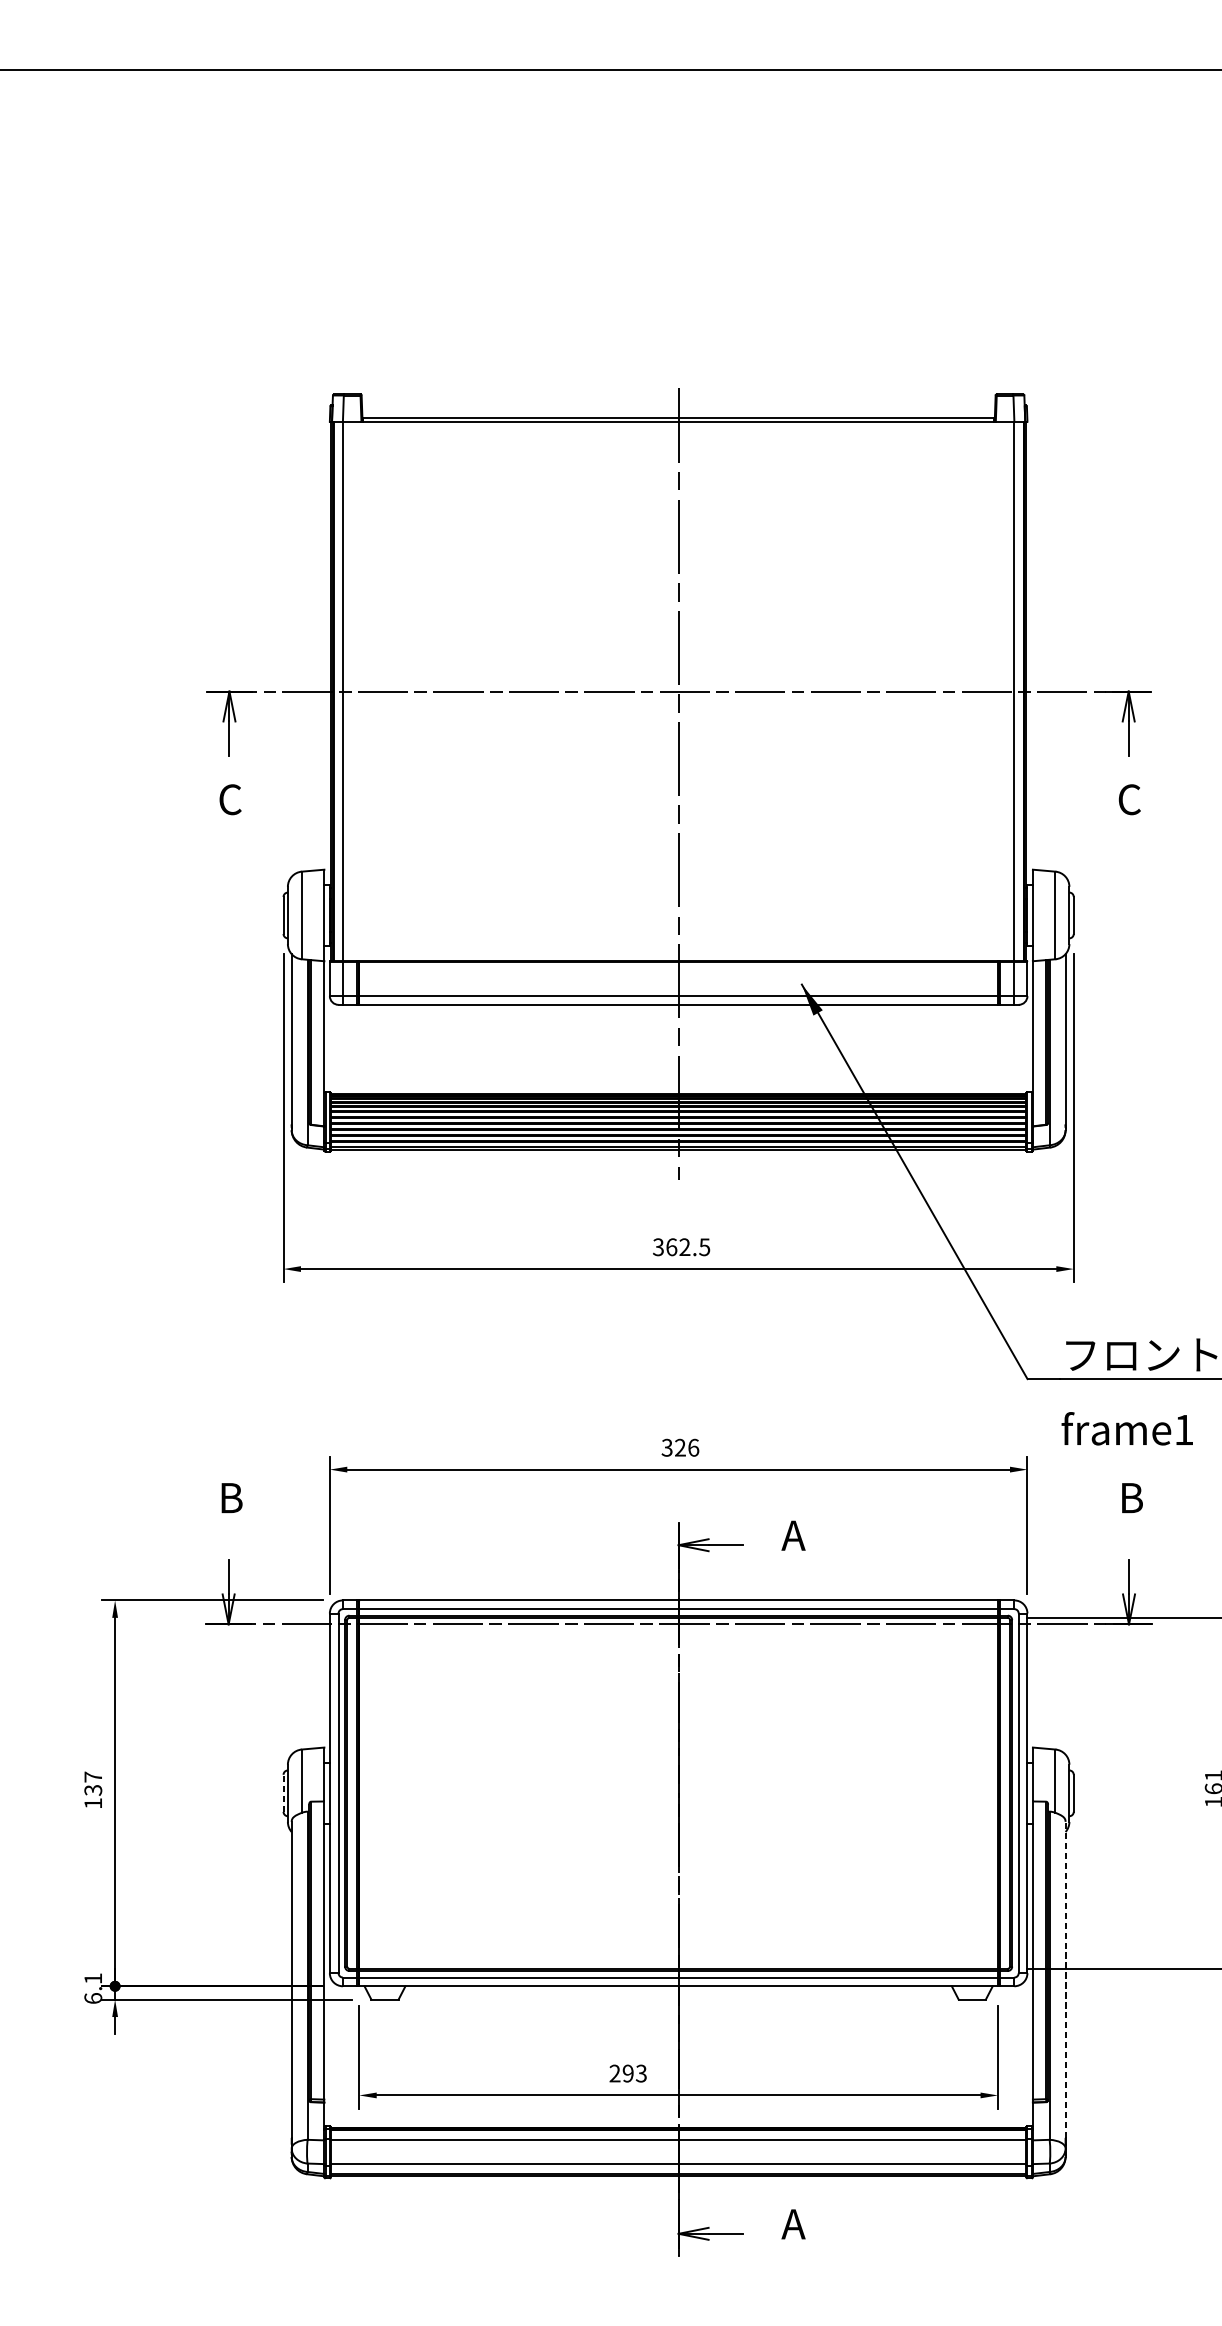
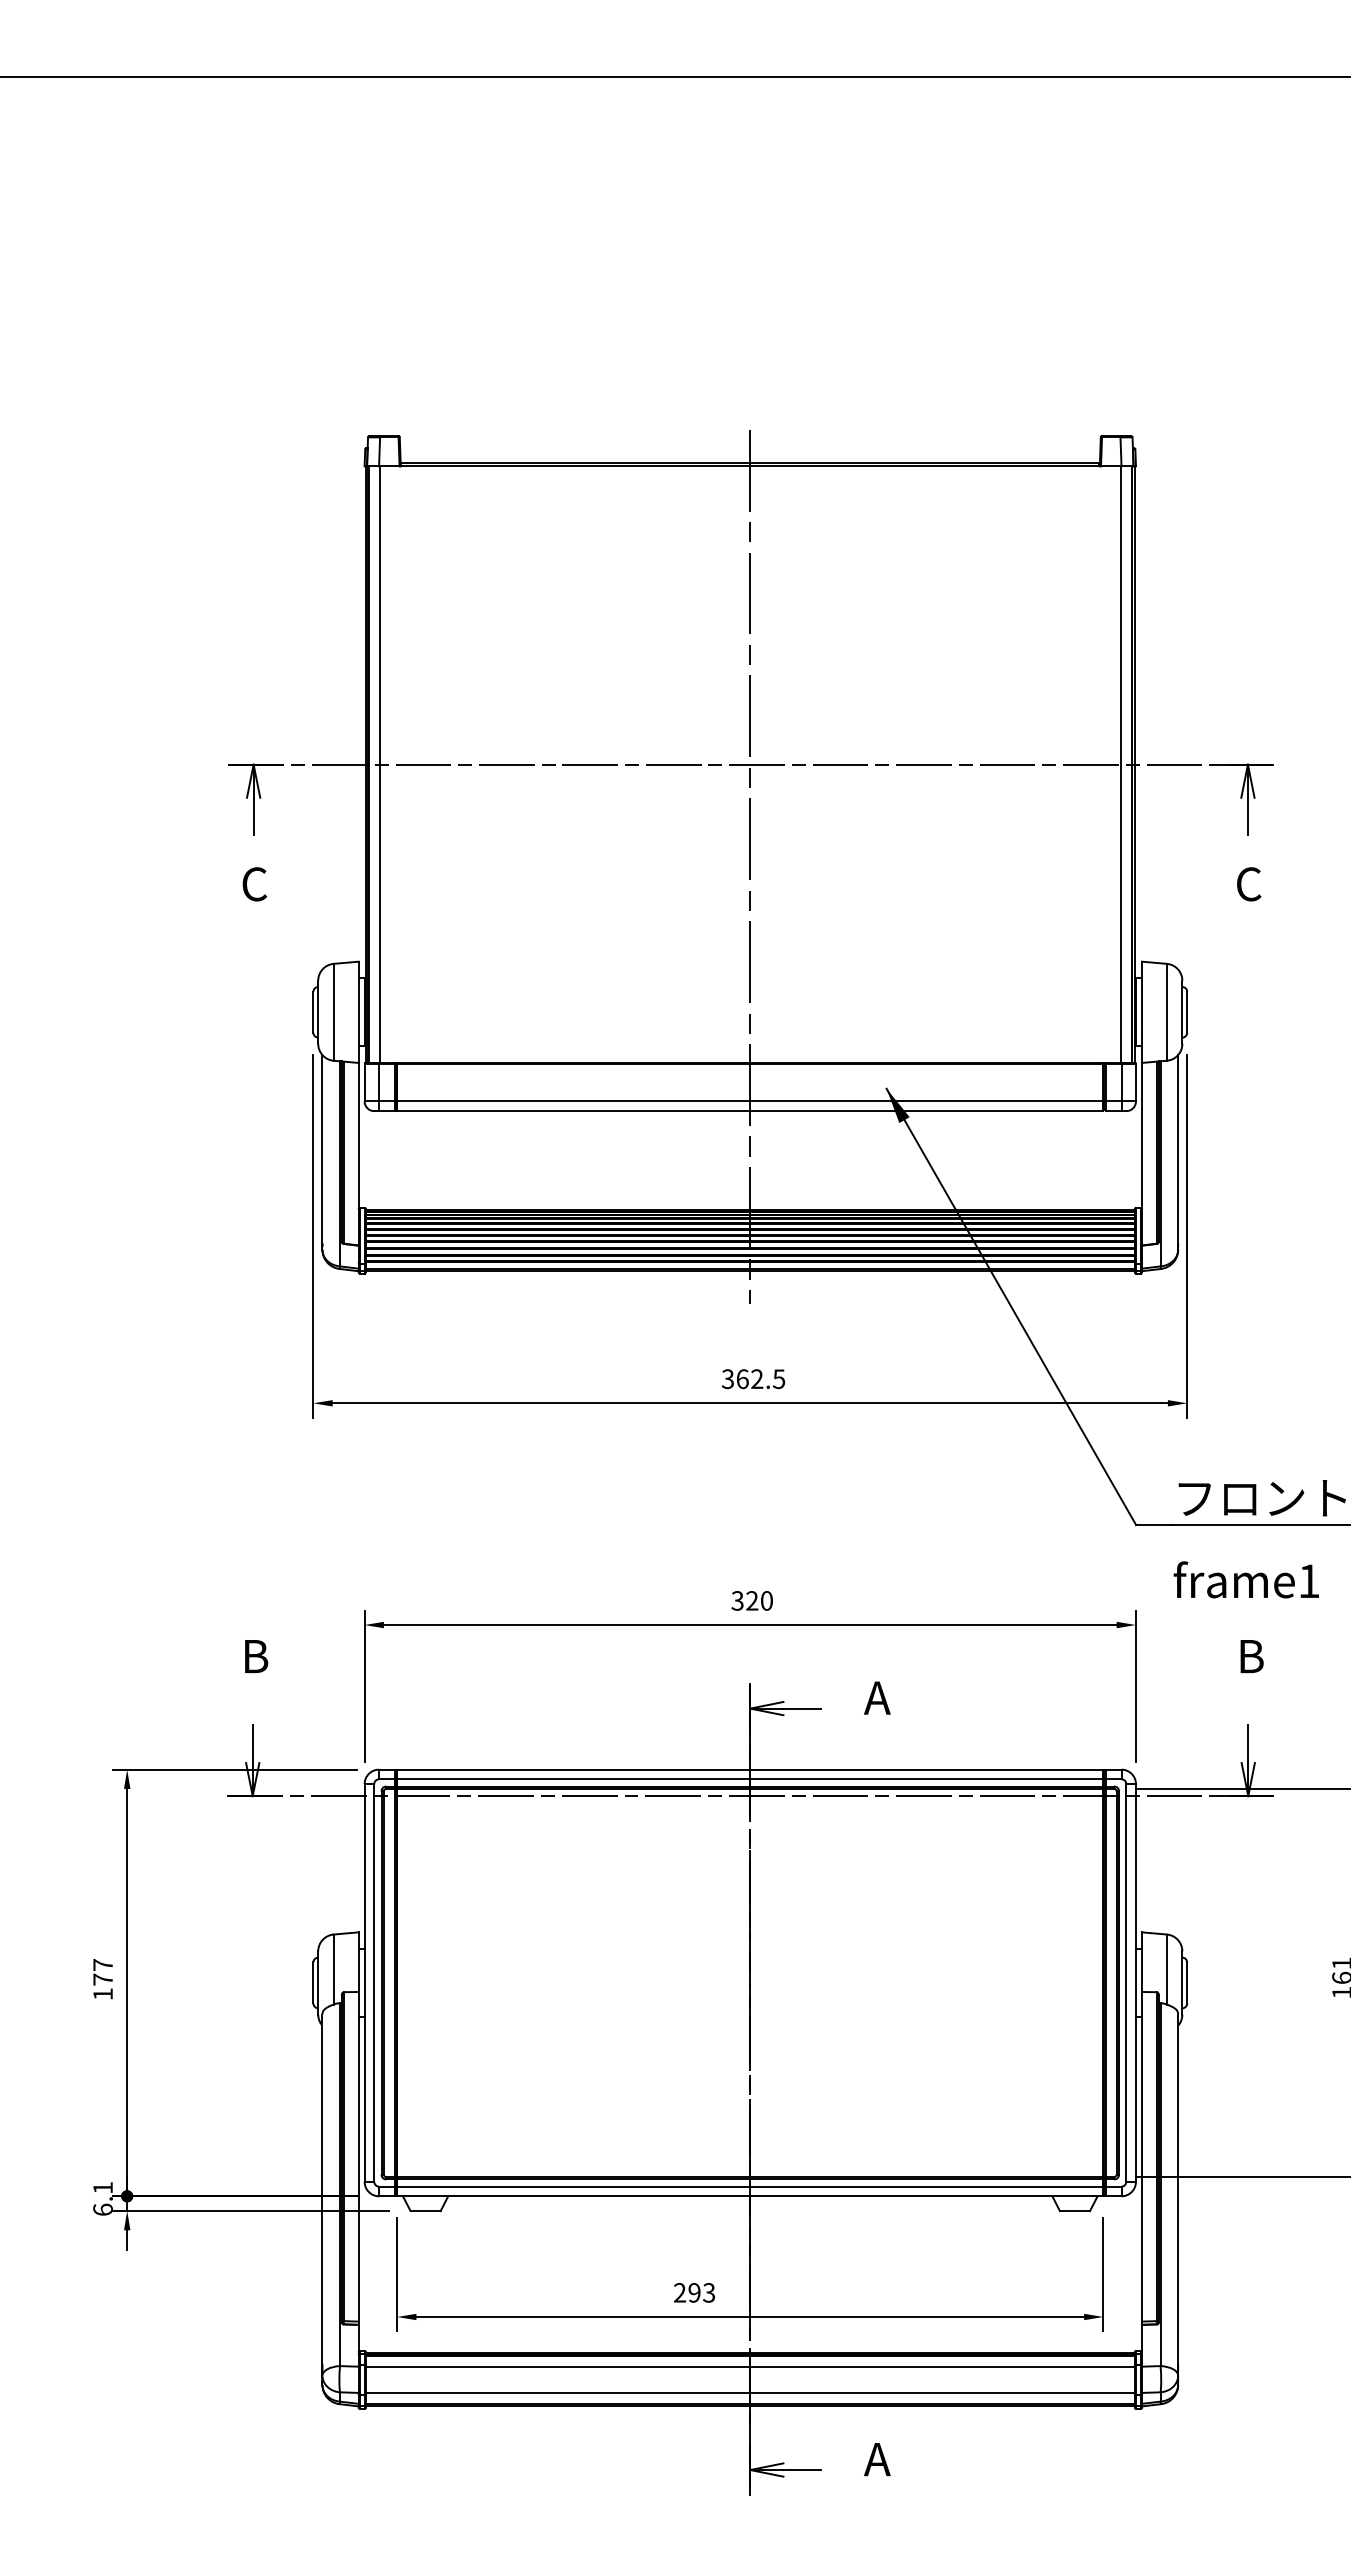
text: (694, 1447) -> (767, 1600), 326 -> 320
text: (92, 1790) -> (102, 1979), 137 -> 177
line: (283, 1792) -> (313, 1982), dashed -> solid
line: (1065, 1980) -> (1178, 2189), dashed -> solid

